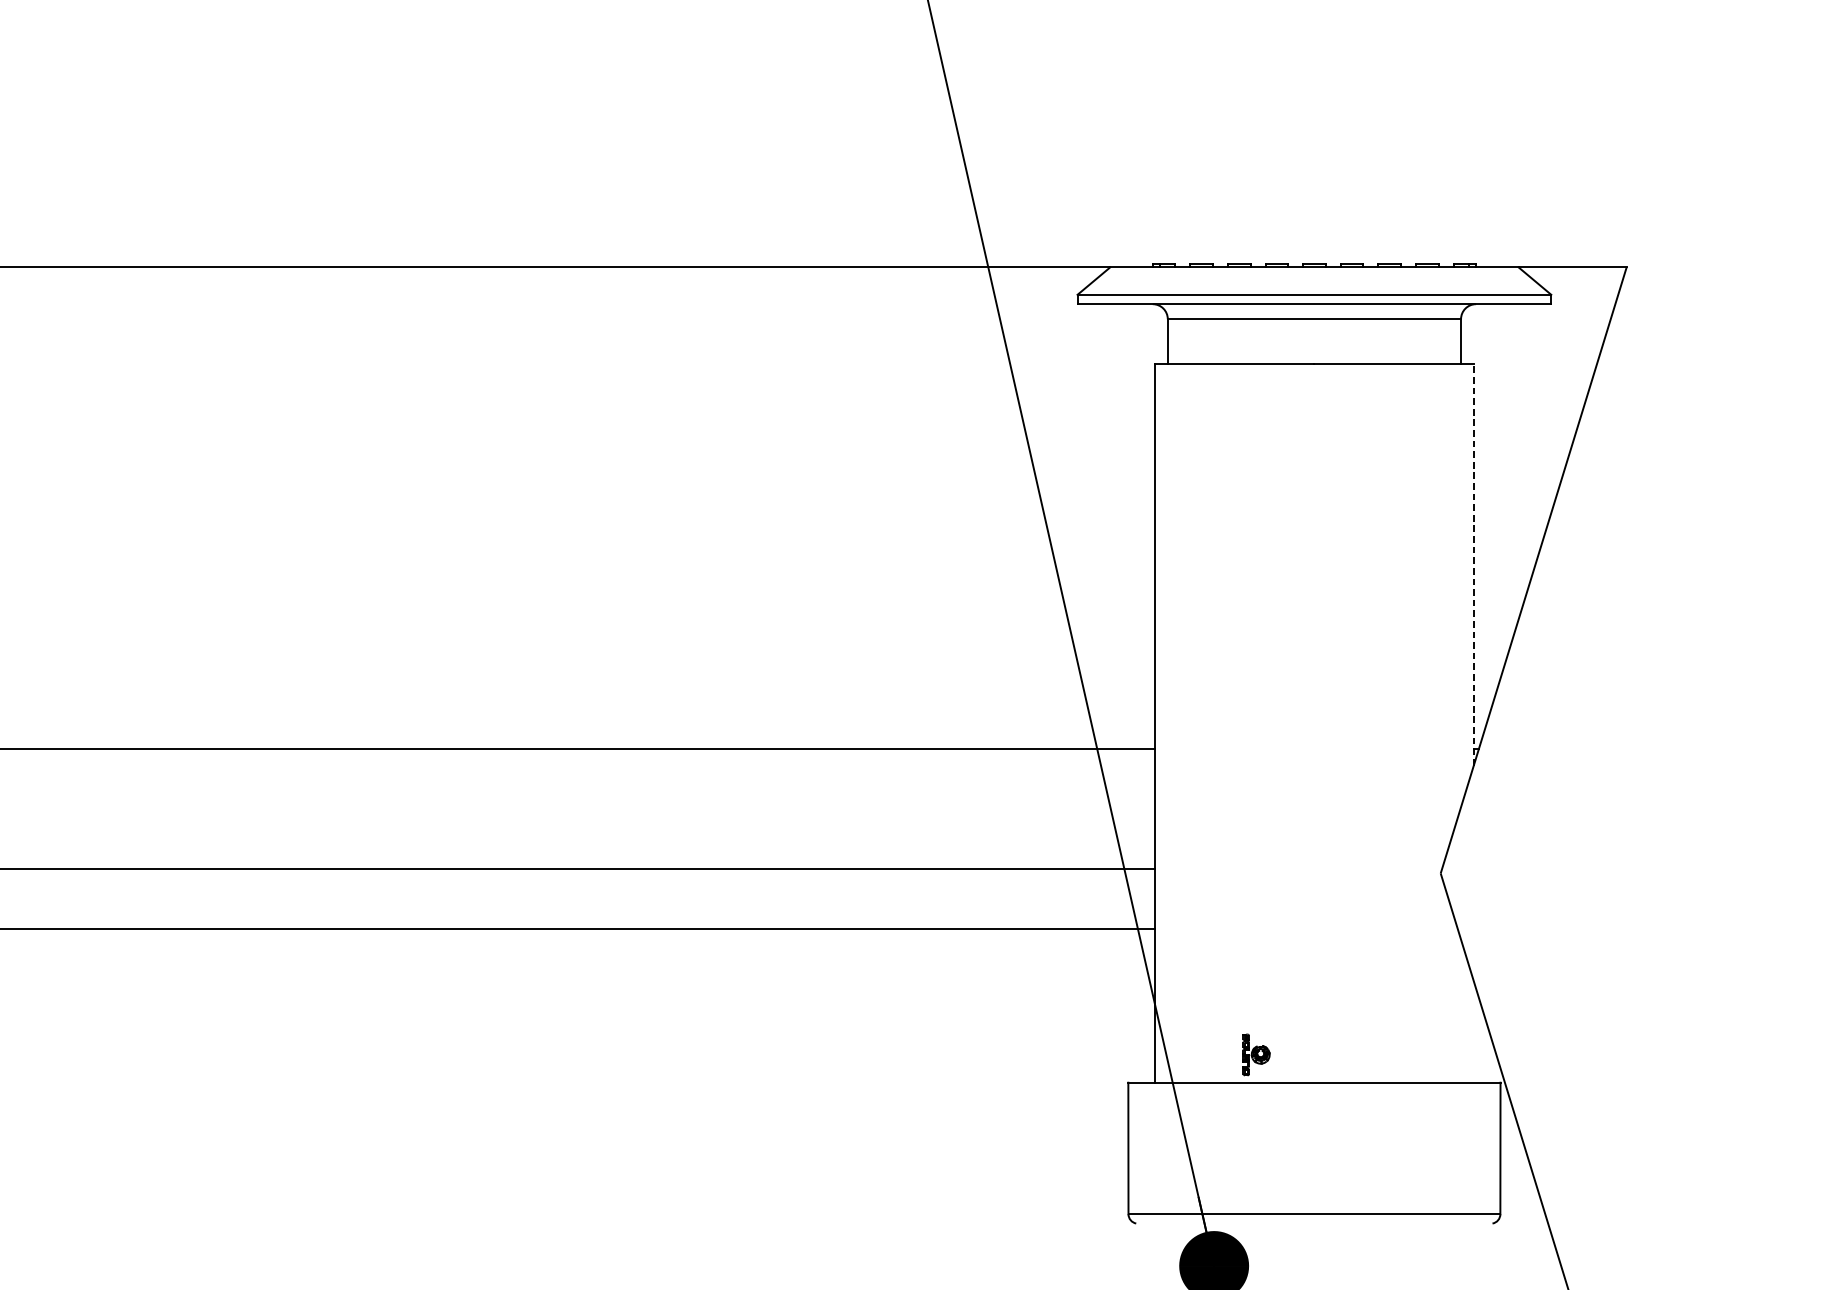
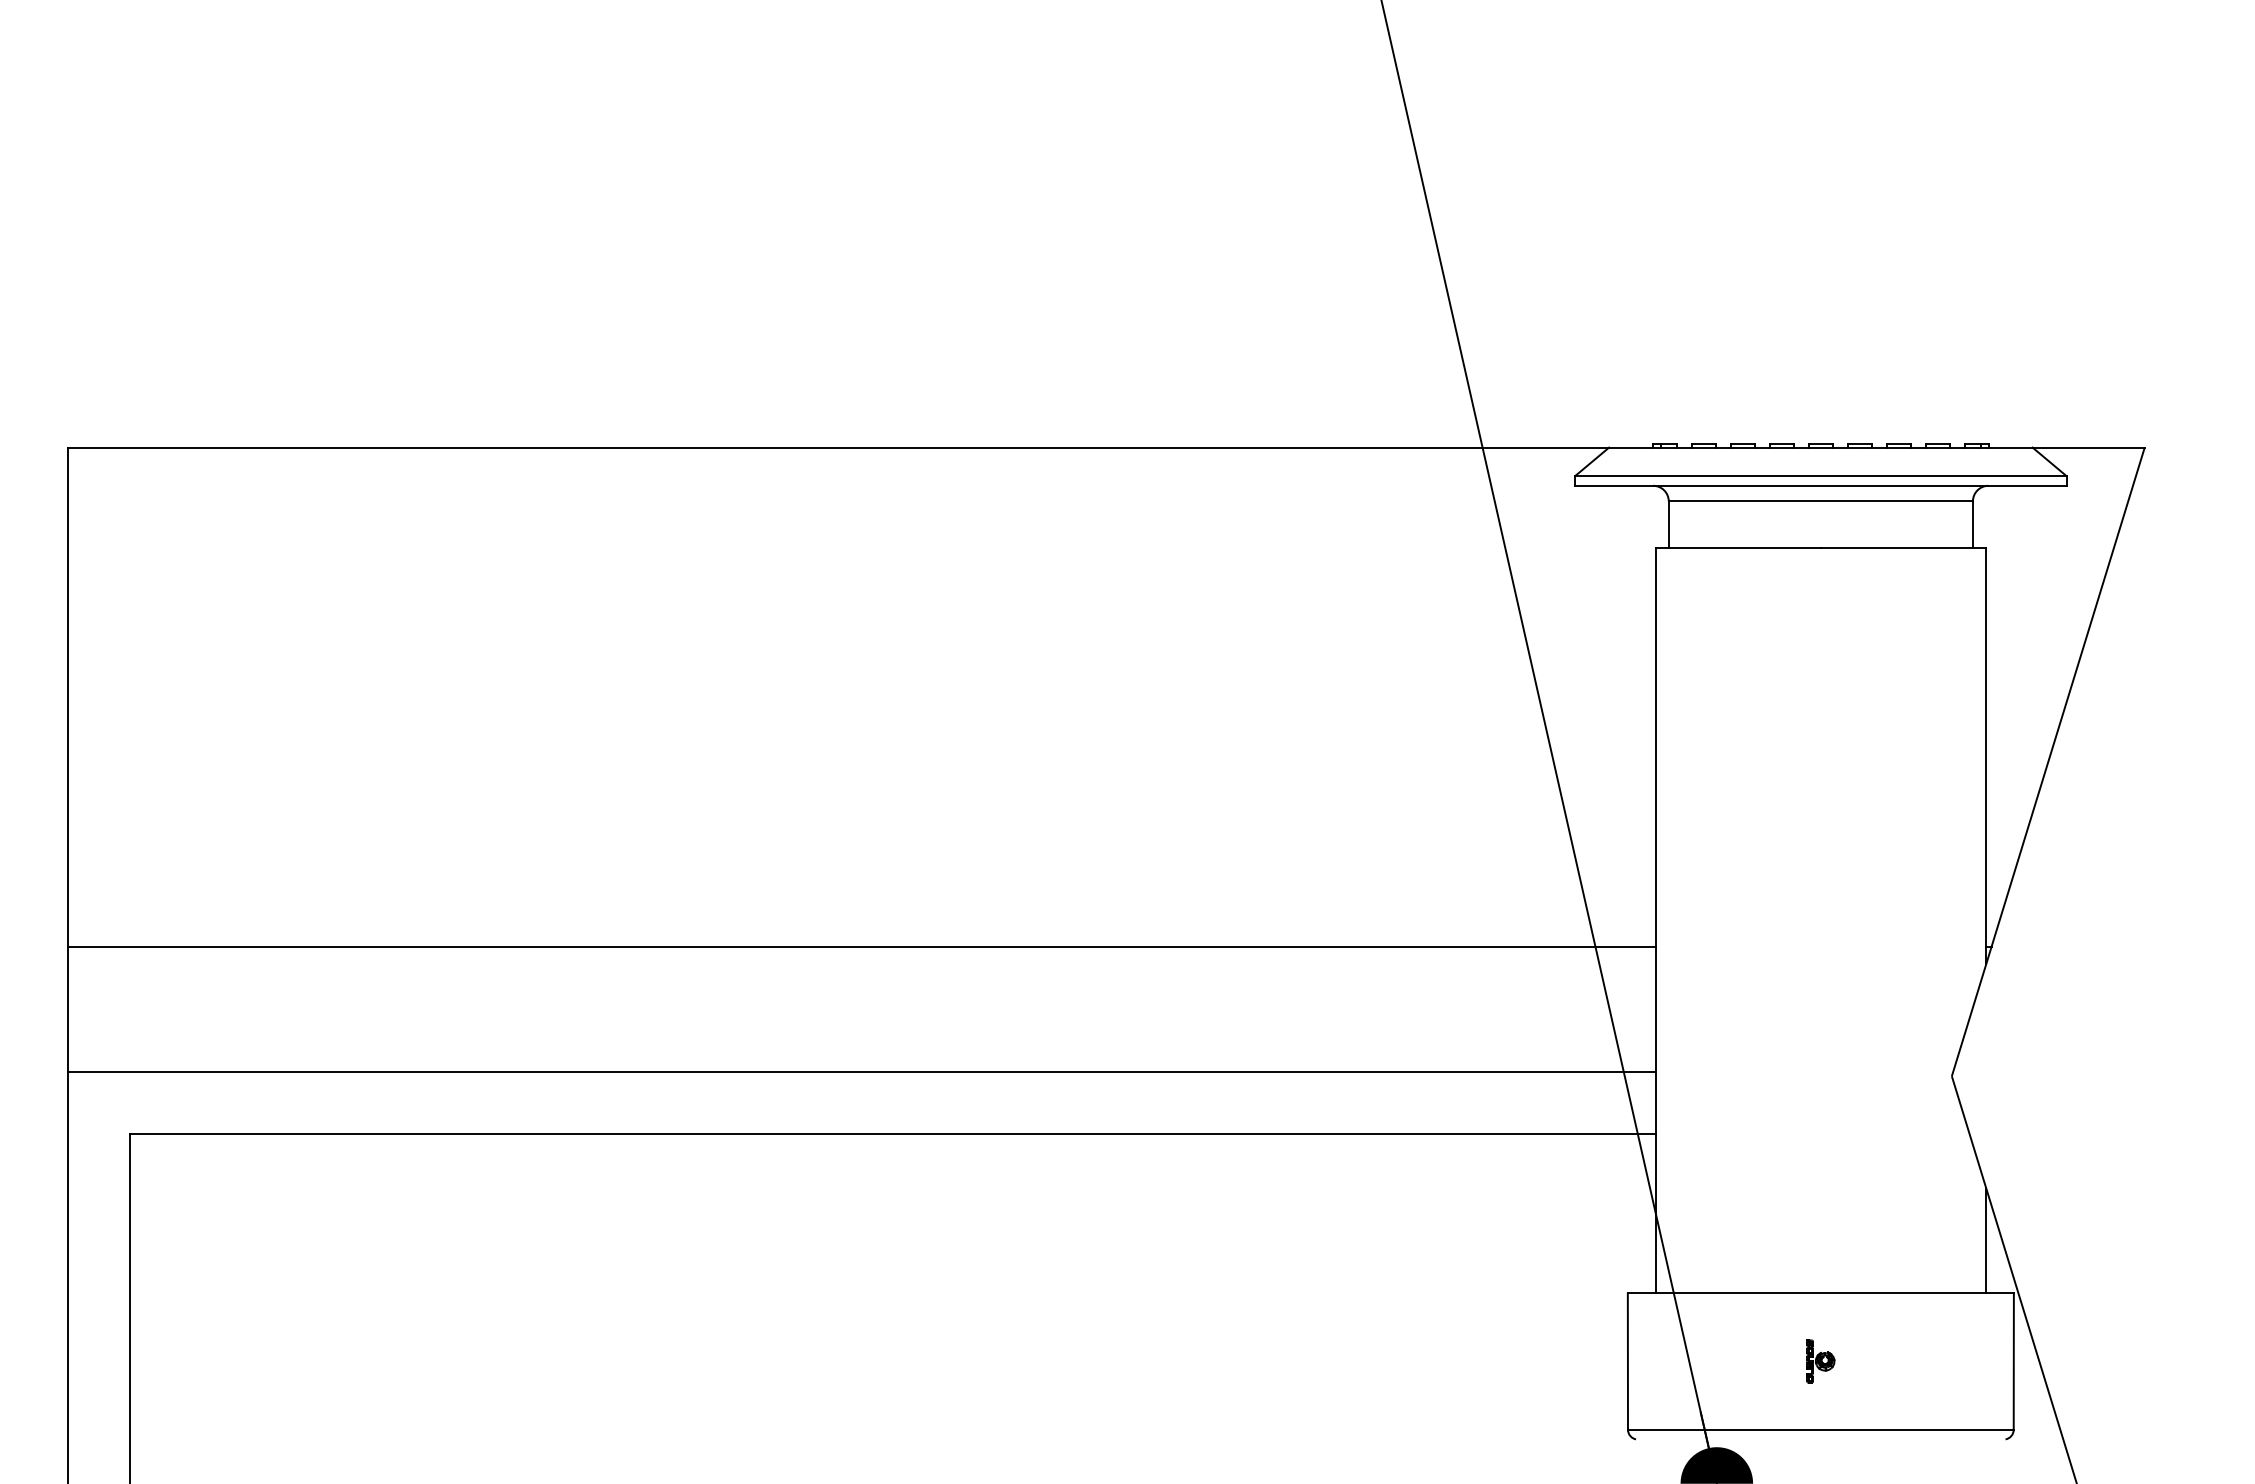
line: (1474, 564) -> (1986, 755), dashed -> solid
line: (1474, 1031) -> (1986, 1240), added
part: (1256, 1054) -> (1820, 1361), moved

